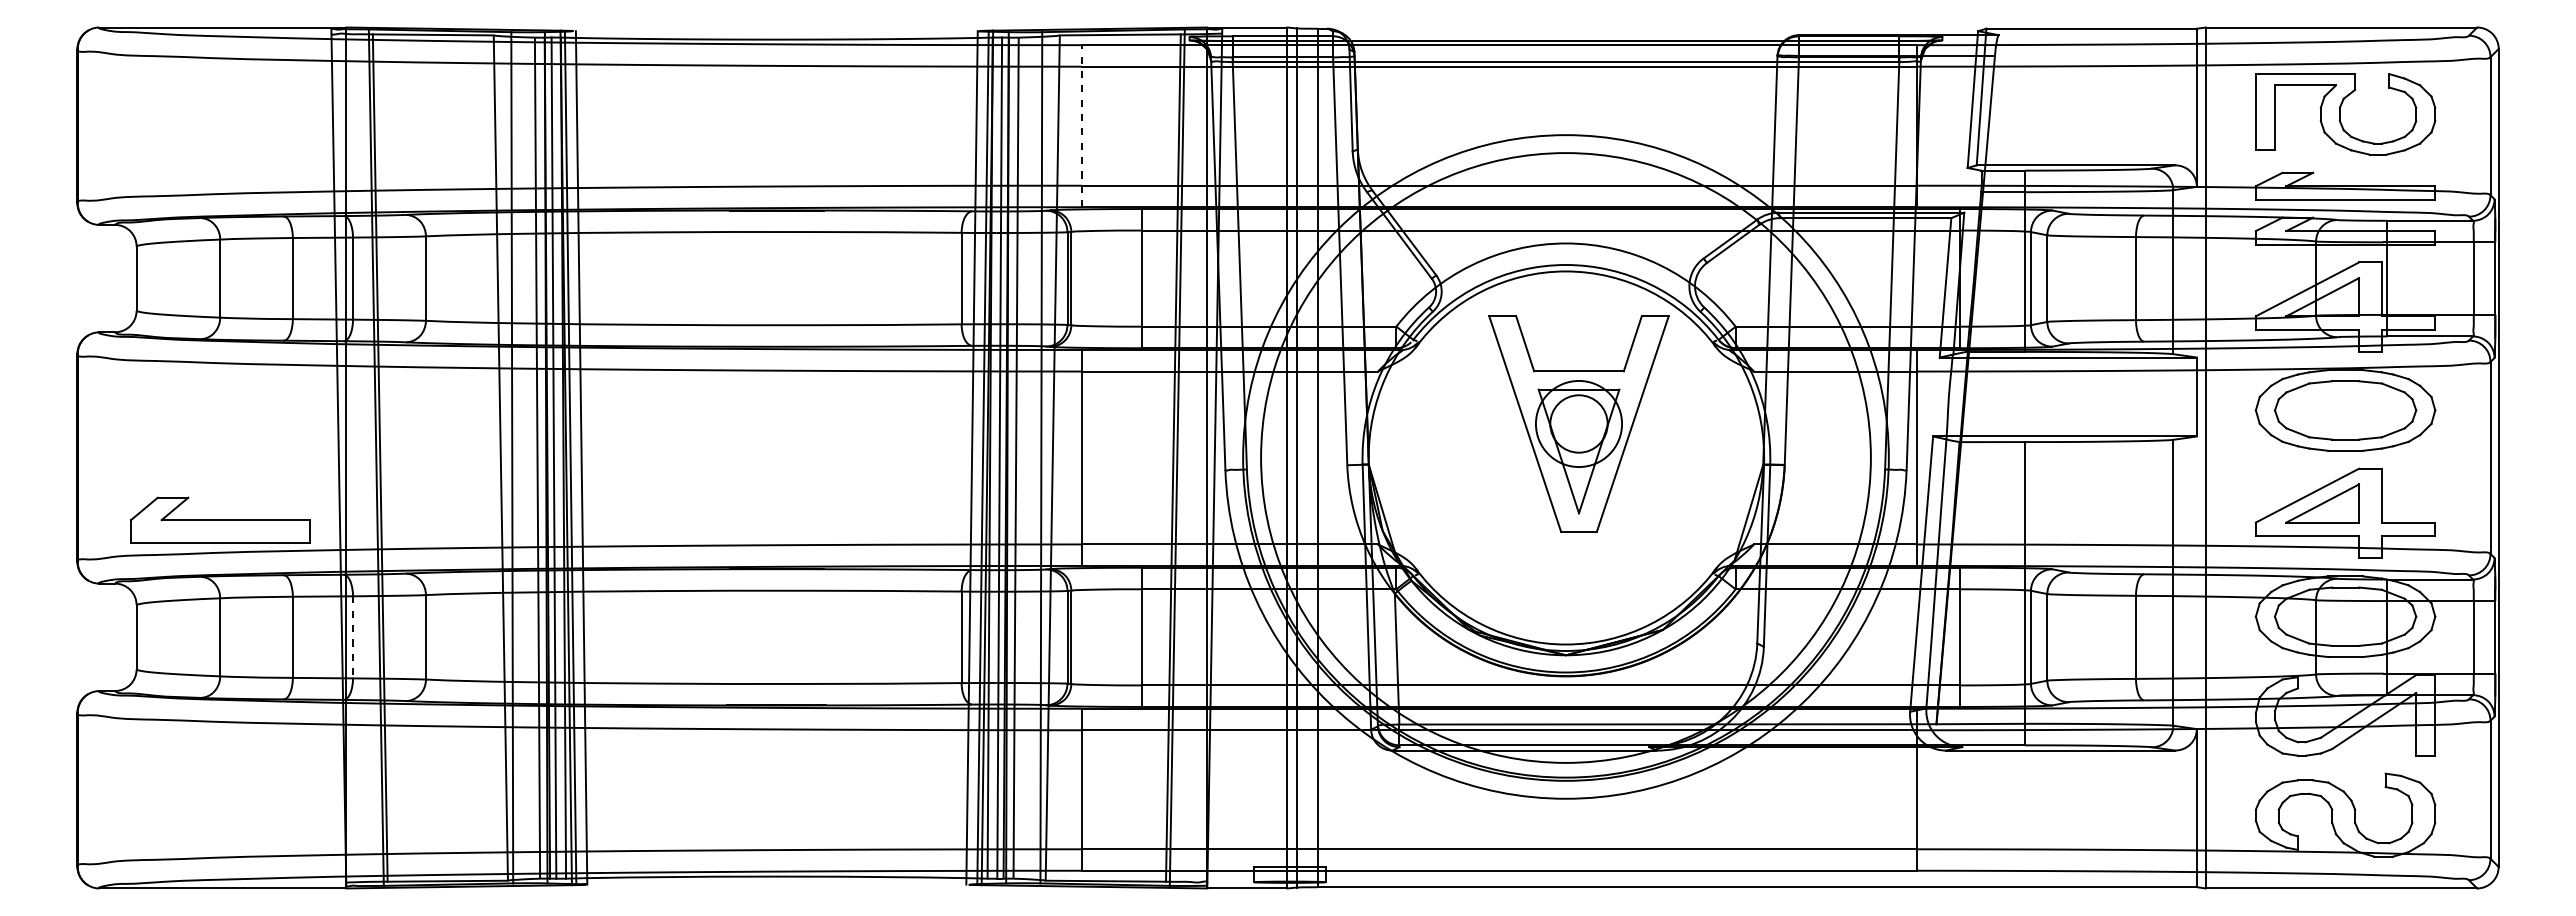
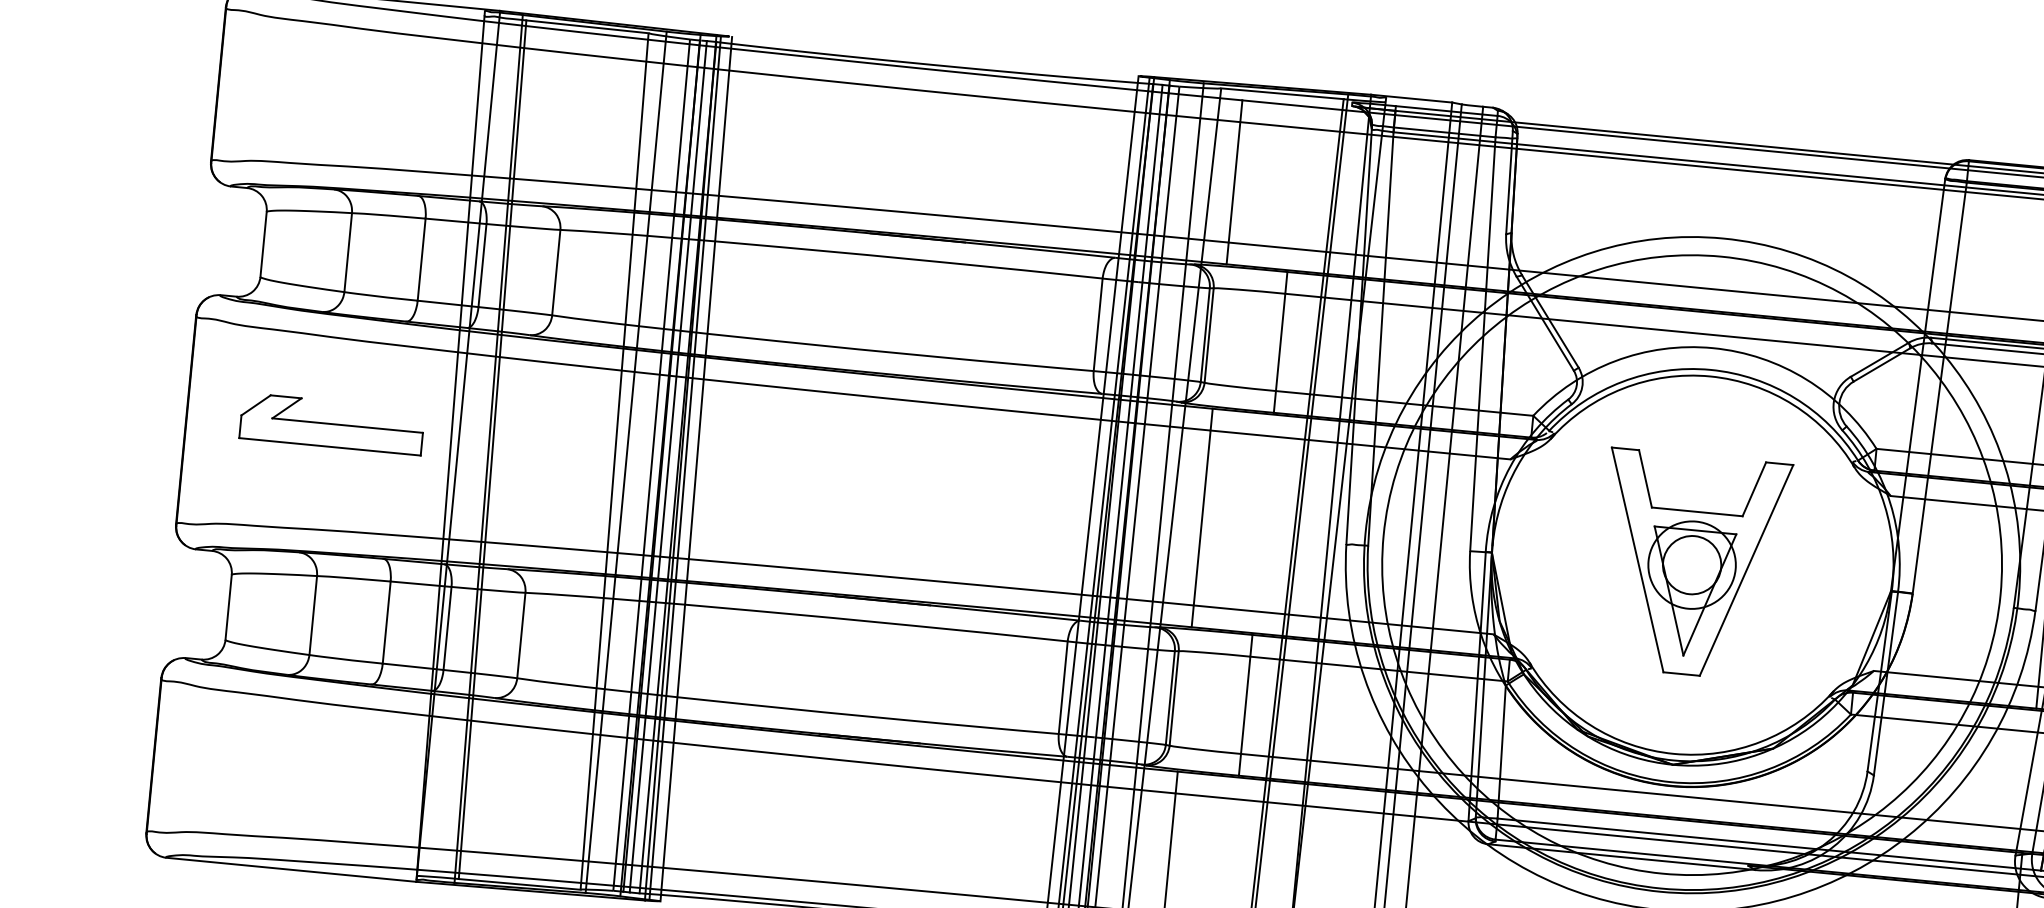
line: (1081, 125) -> (1234, 181), dashed -> solid
part: (1578, 423) -> (1691, 564), moved
part: (220, 519) -> (332, 423), moved
line: (352, 637) -> (447, 628), dashed -> solid

